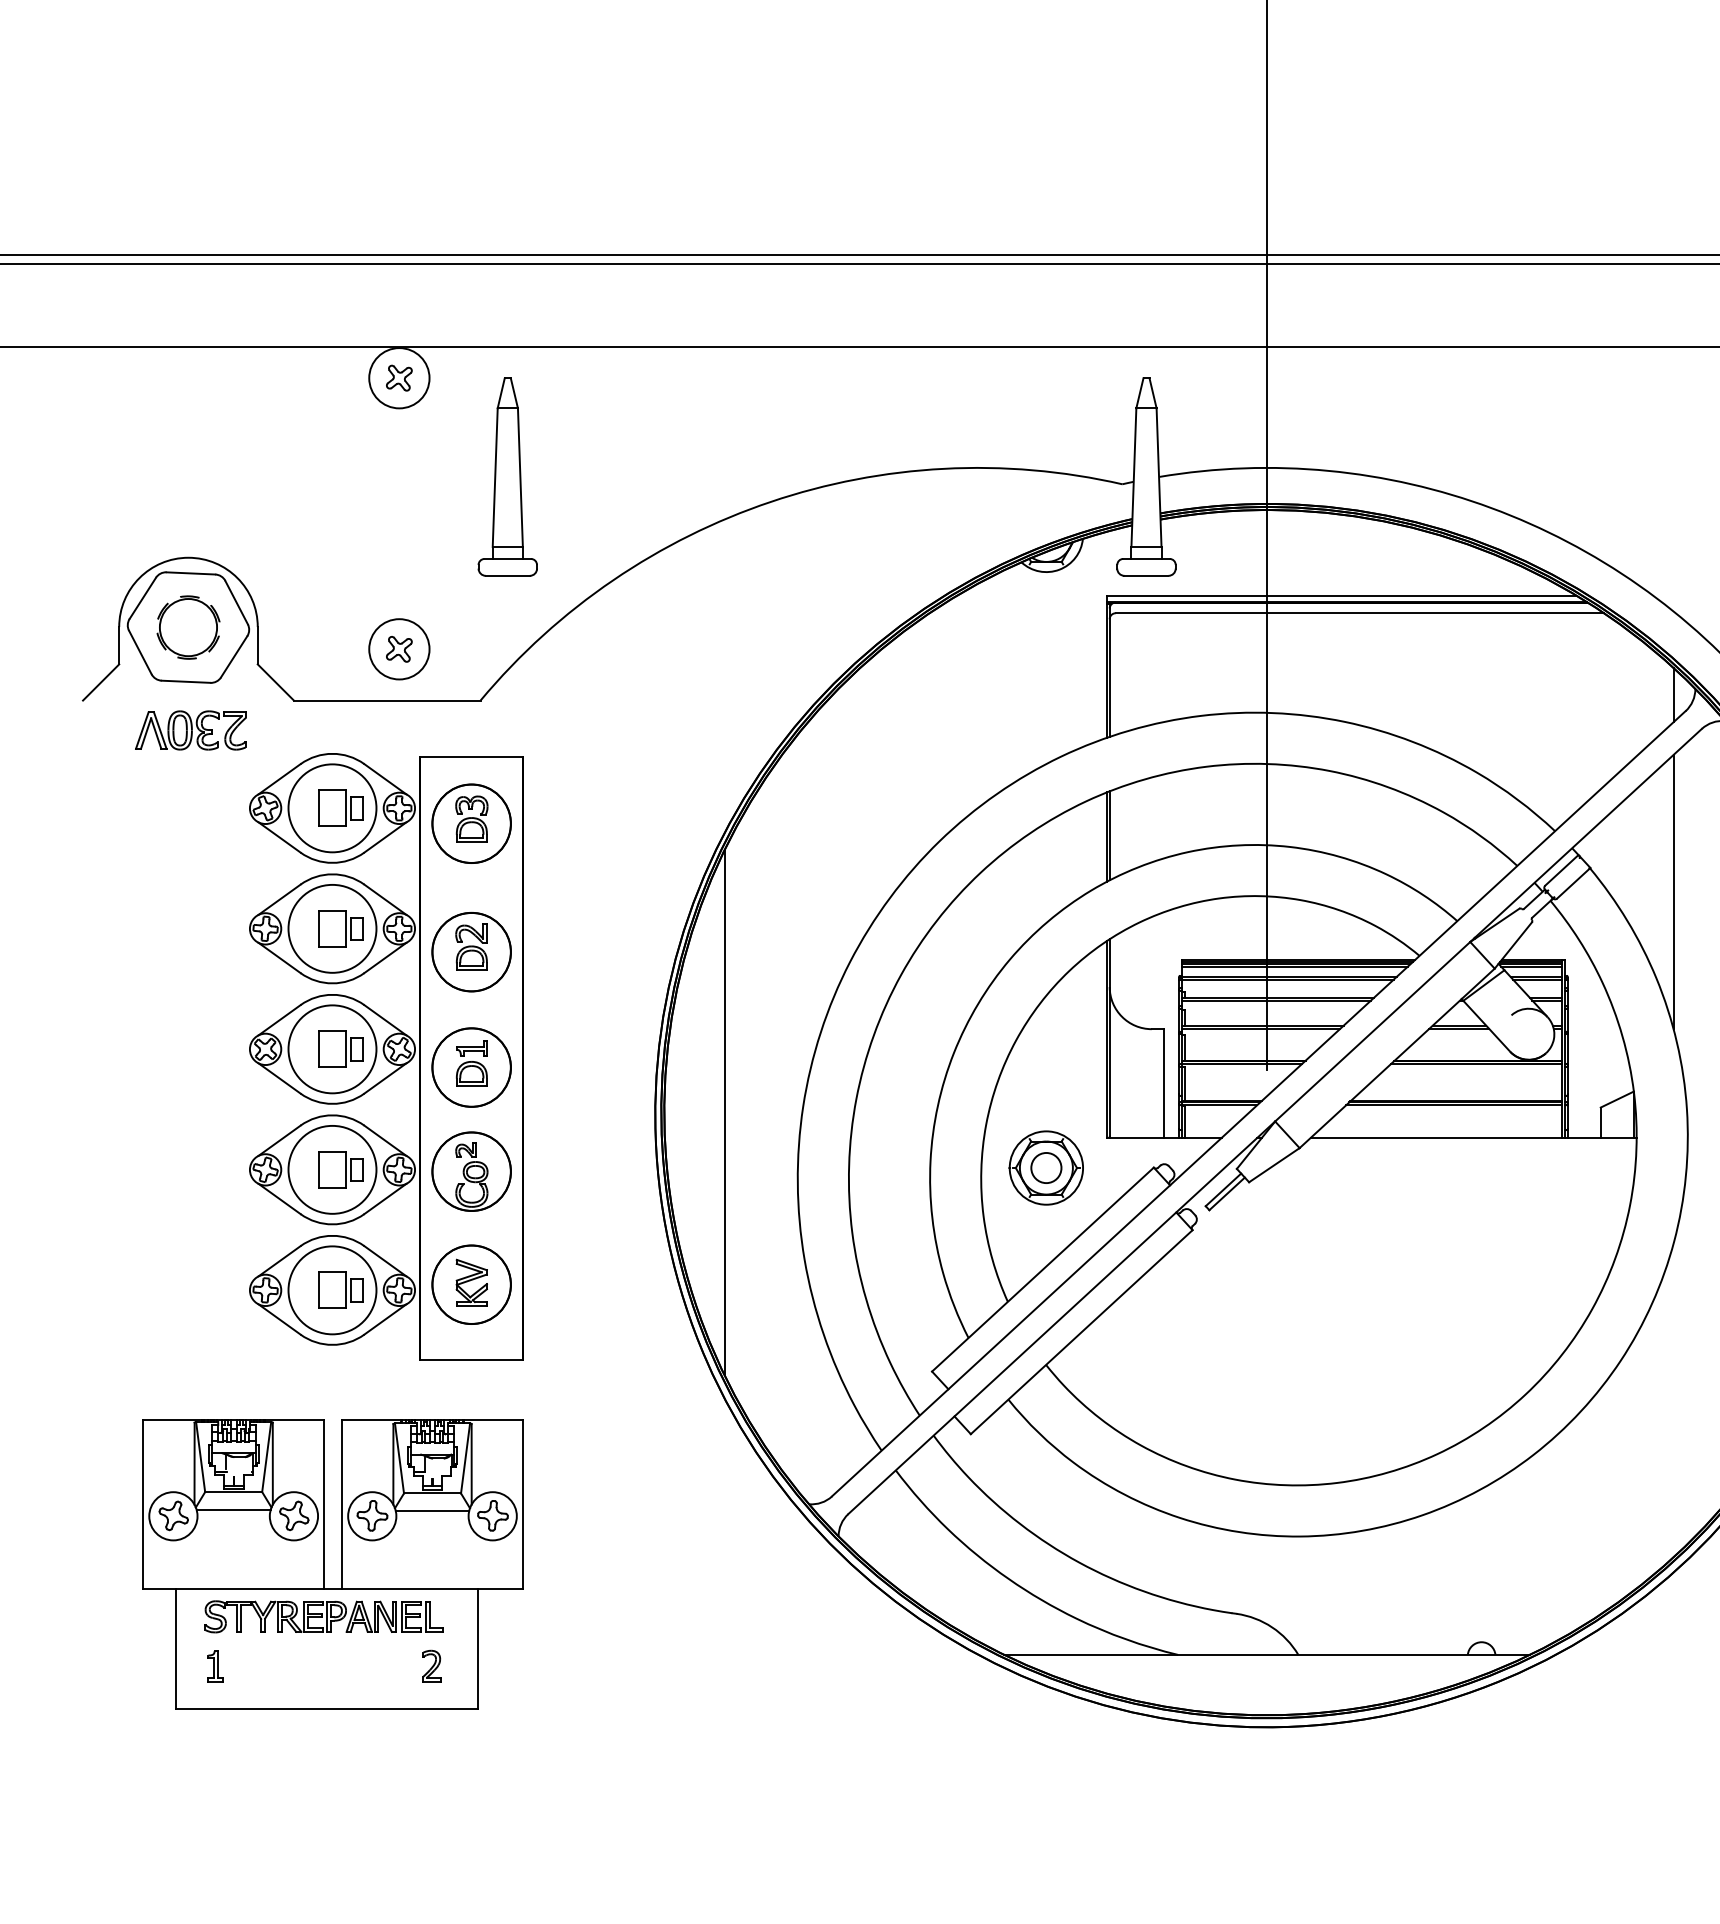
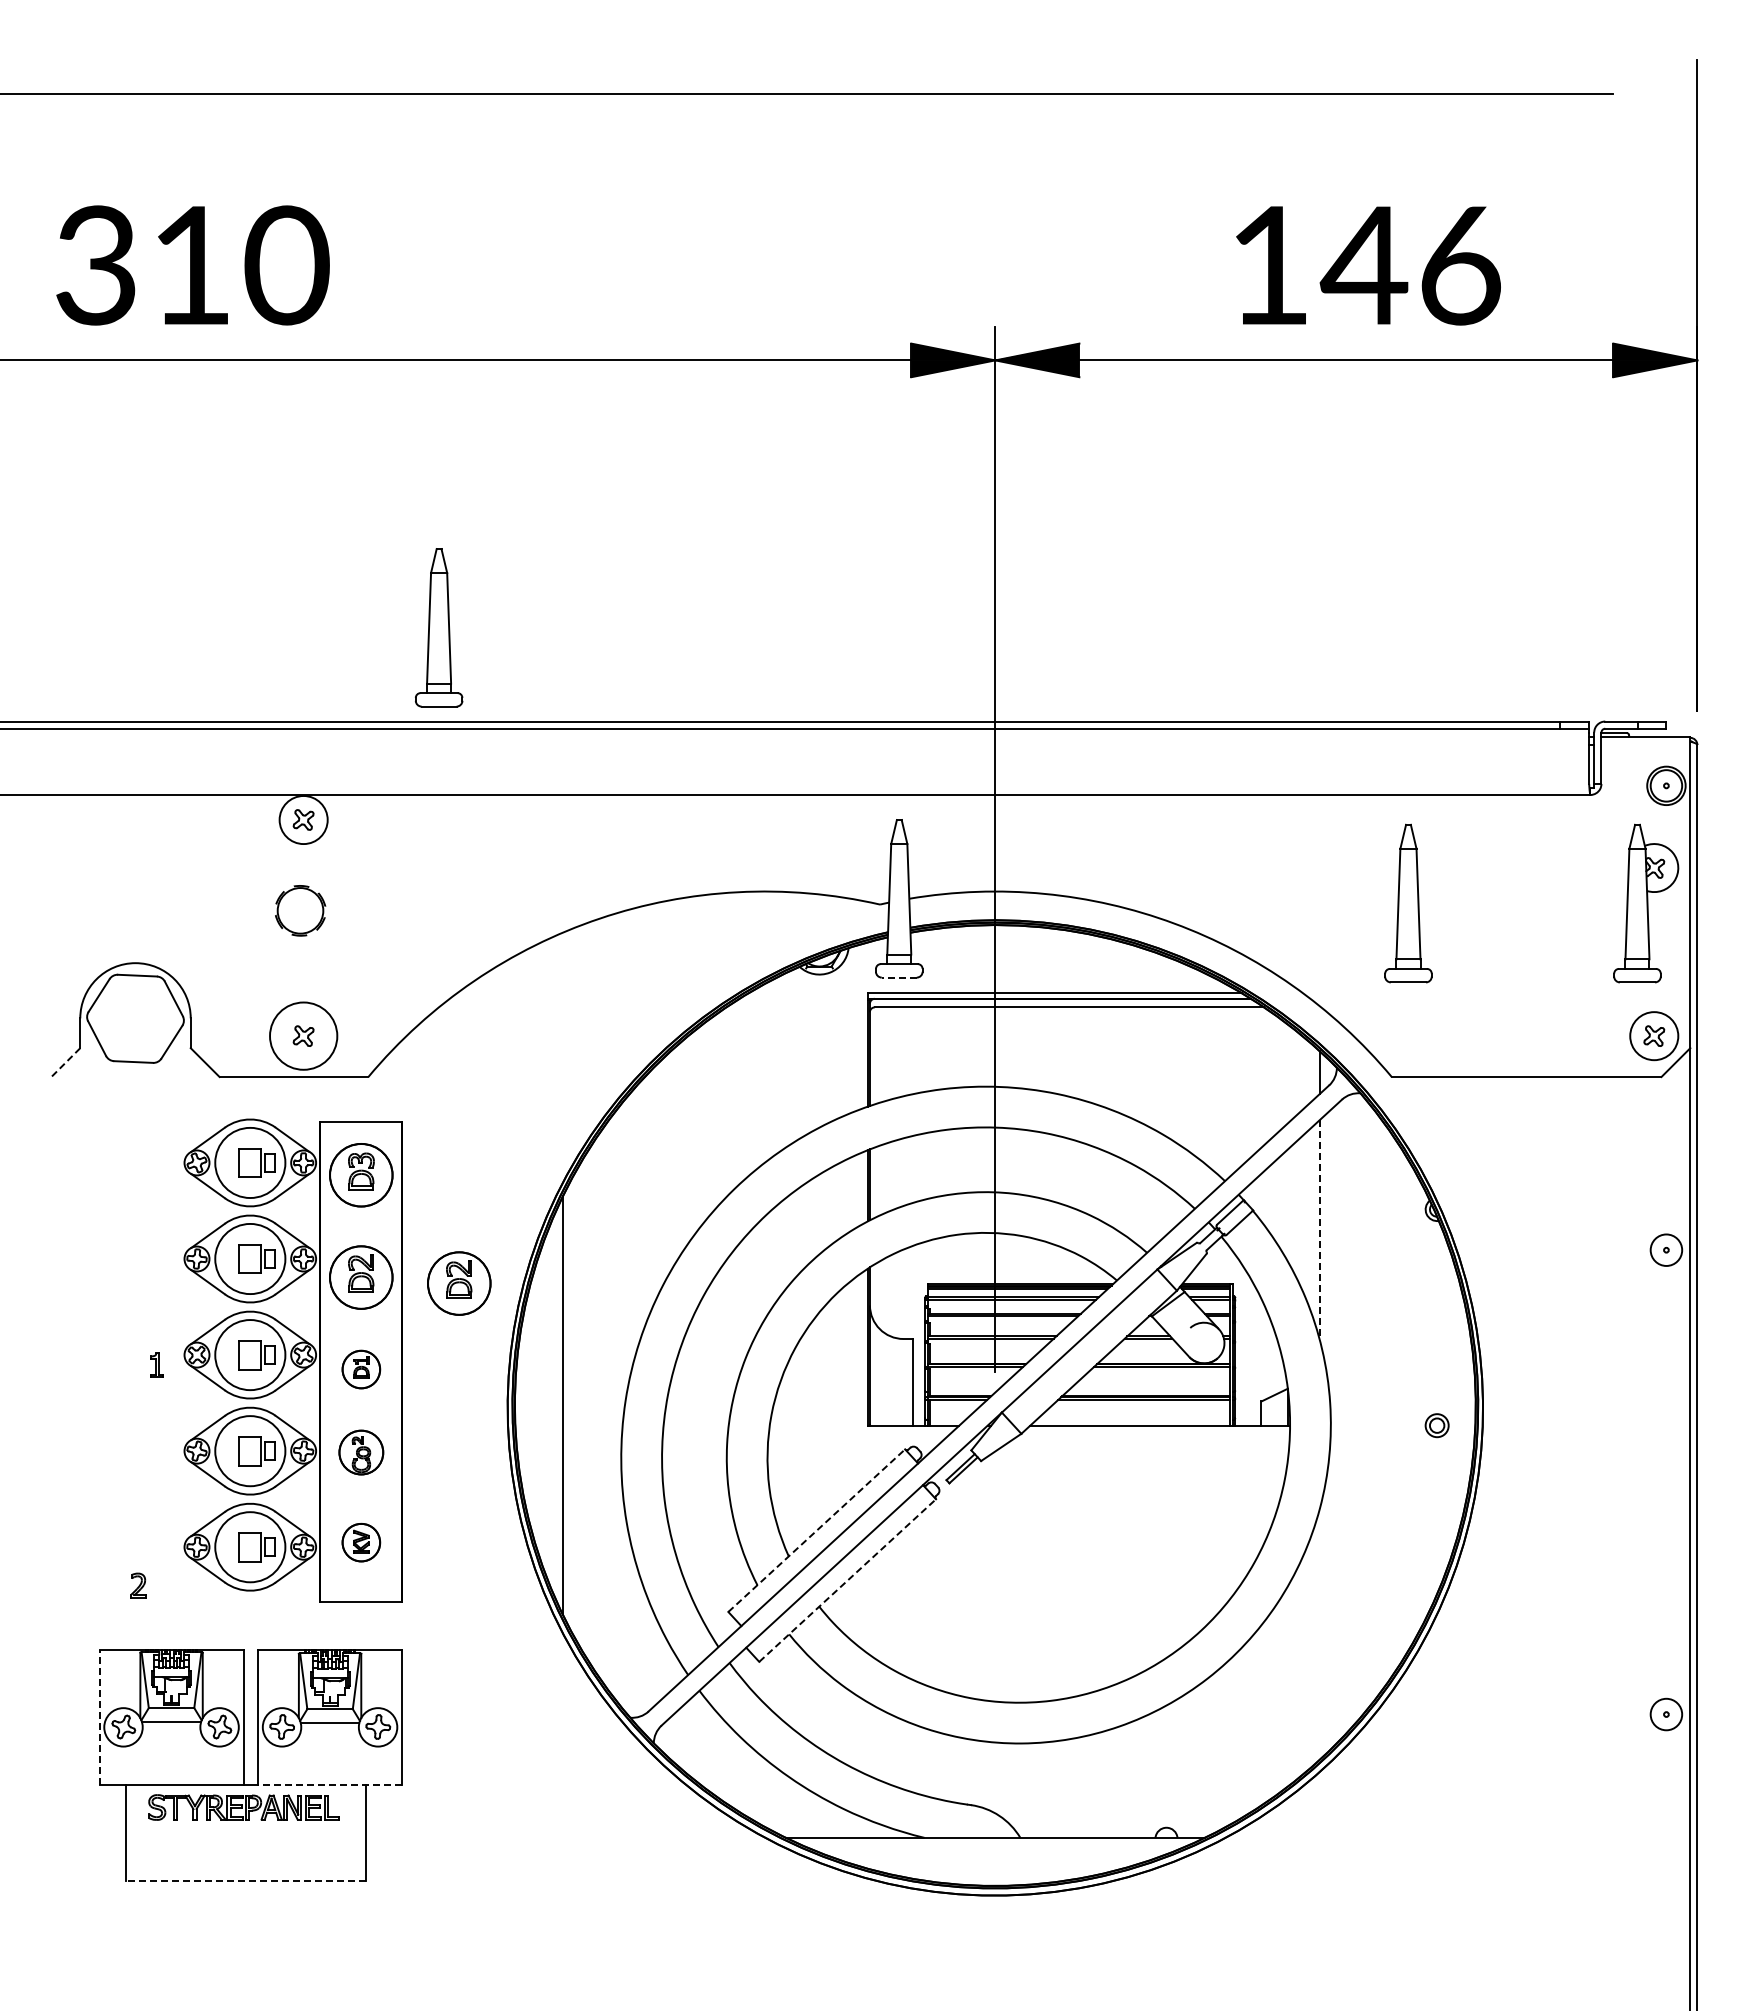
part: (508, 476) -> (439, 627), moved
line: (1146, 575) -> (899, 977), solid -> dashed
part: (188, 627) -> (300, 910), moved
circle: (399, 649) -> (303, 1036), size x1.4
line: (100, 682) -> (65, 1062), solid -> dashed
part: (190, 730) -> (137, 1100), removed
line: (1673, 893) -> (1319, 1230), solid -> dashed
part: (594, 959) -> (459, 1283), added
part: (471, 1067) -> (361, 1369), size x0.6
part: (1046, 1167) -> (819, 1449), removed
part: (471, 1171) -> (361, 1452), size x0.7
line: (1043, 1269) -> (817, 1530), solid -> dashed
part: (471, 1284) -> (361, 1542), size x0.6
line: (1082, 1332) -> (848, 1580), solid -> dashed
line: (143, 1503) -> (99, 1717), solid -> dashed
line: (431, 1587) -> (329, 1784), solid -> dashed
part: (214, 1665) -> (156, 1364), moved
part: (431, 1665) -> (138, 1585), moved
line: (326, 1709) -> (245, 1881), solid -> dashed

